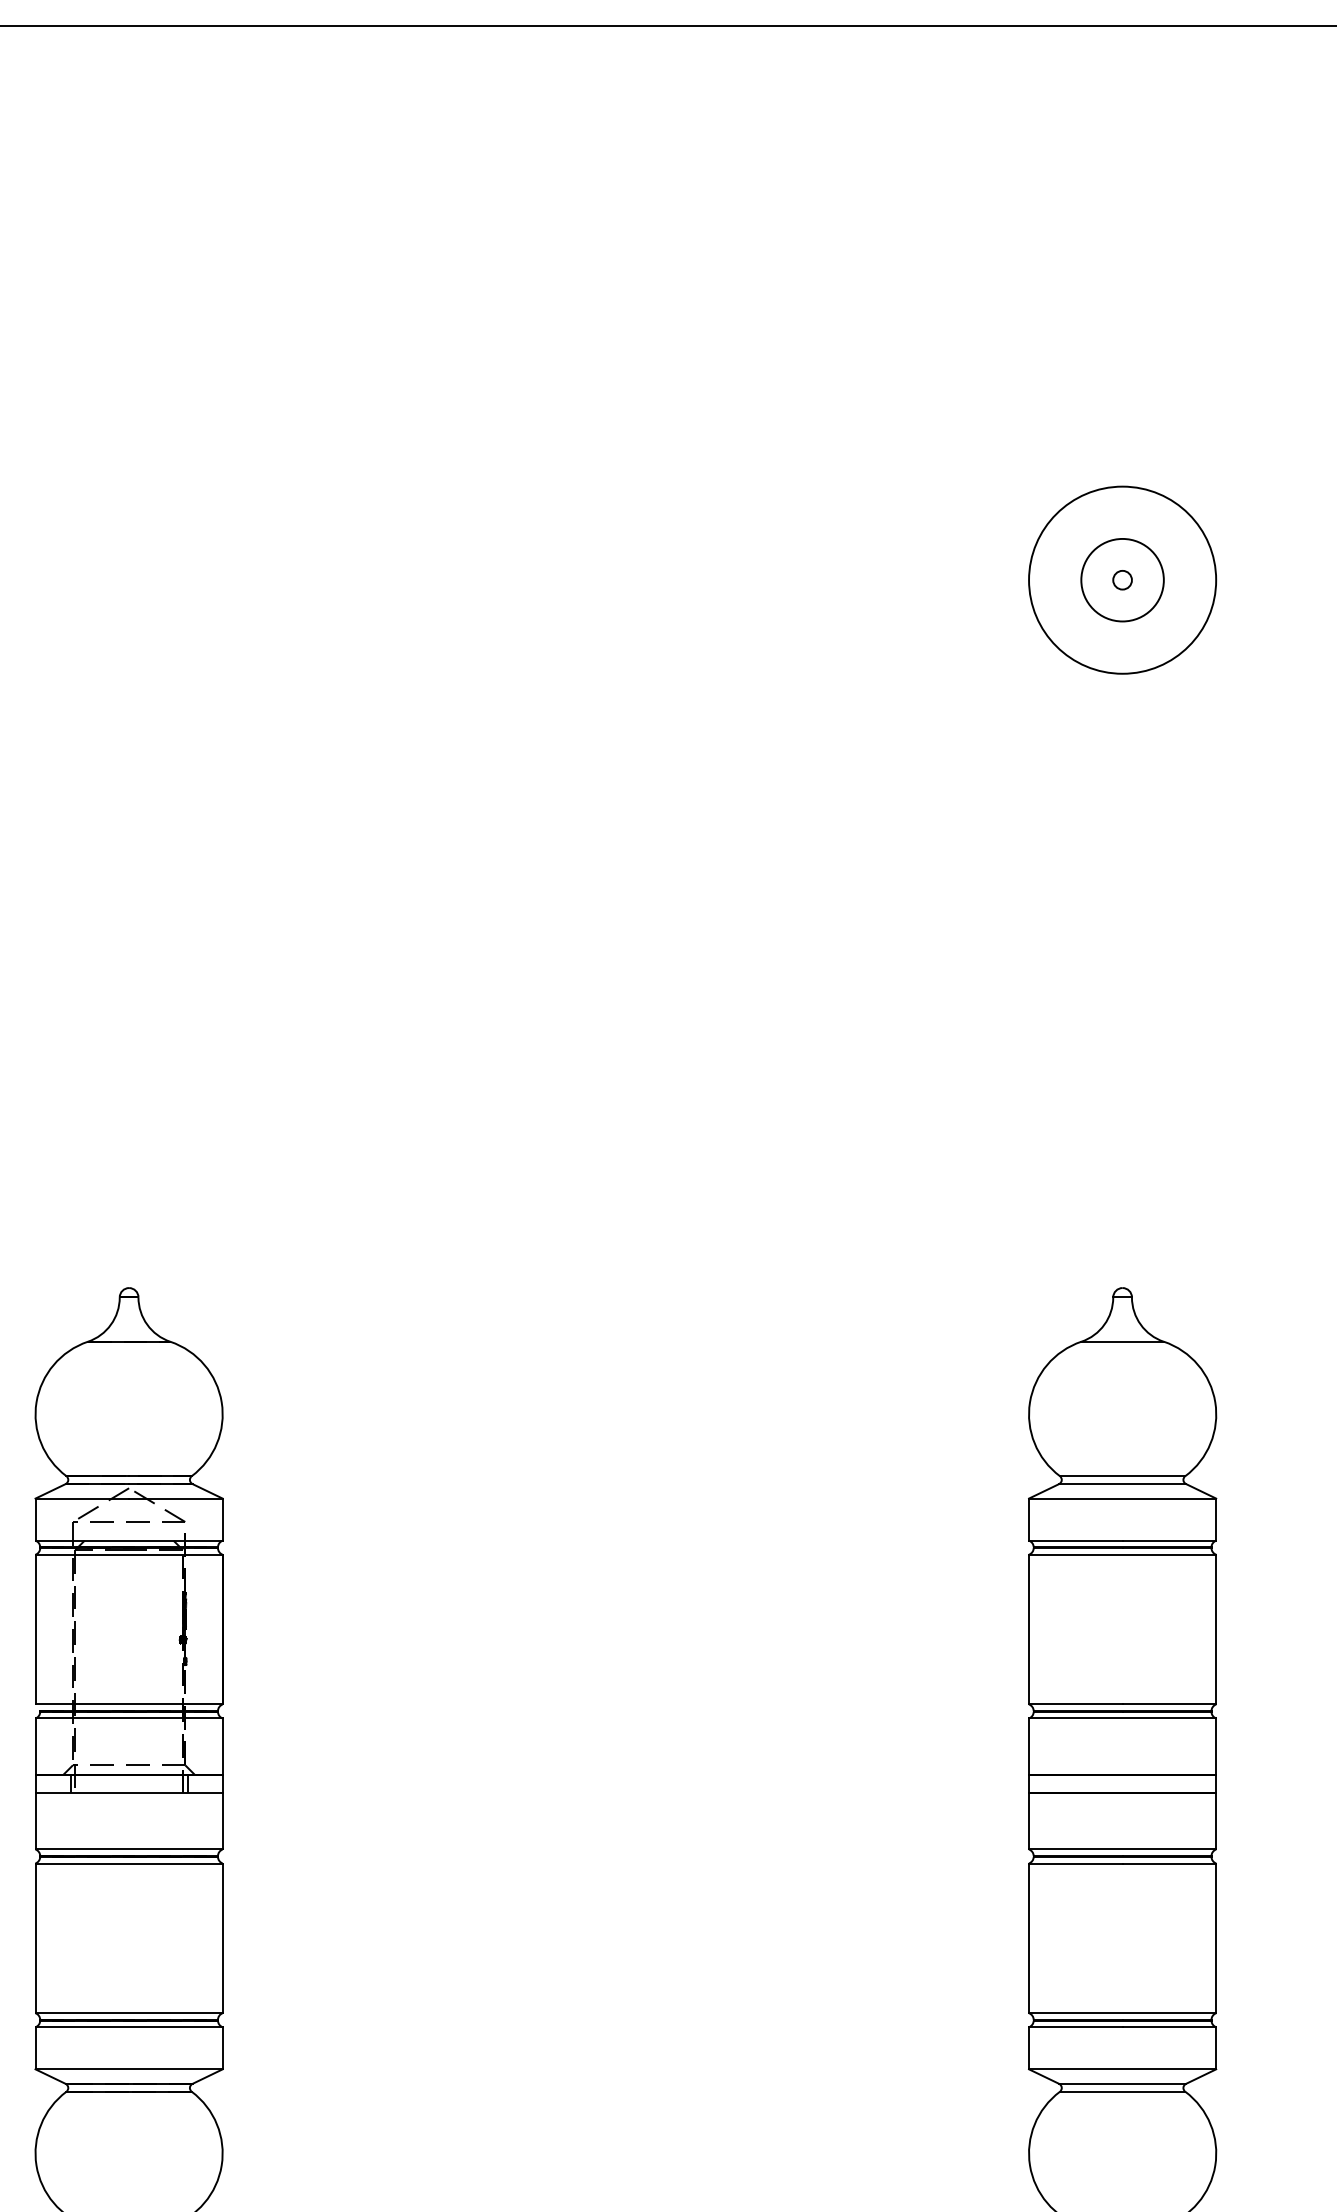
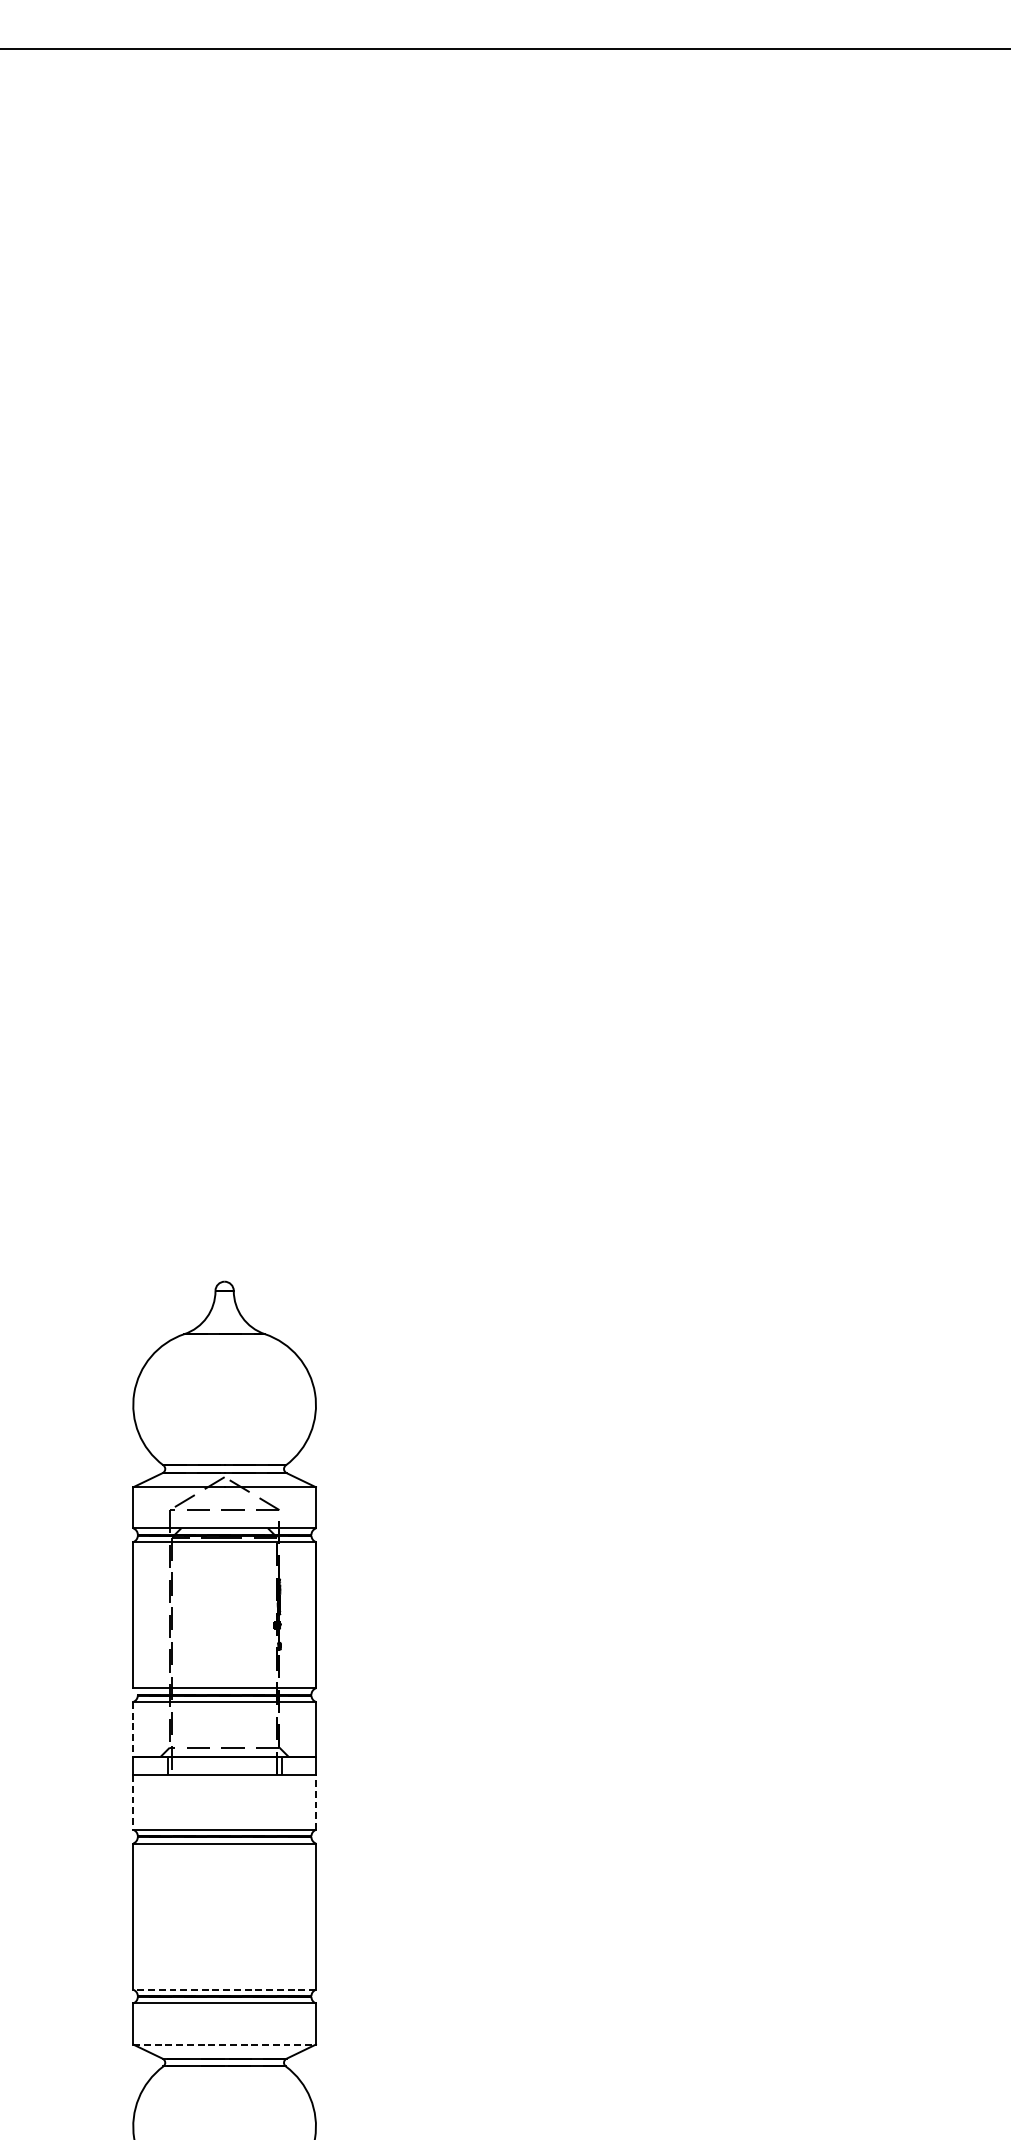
line: (35, 1747) -> (133, 1730), solid -> dashed
line: (222, 1820) -> (315, 1801), solid -> dashed
line: (35, 1821) -> (133, 1802), solid -> dashed
line: (129, 2013) -> (225, 1990), solid -> dashed
line: (129, 2069) -> (225, 2044), solid -> dashed

